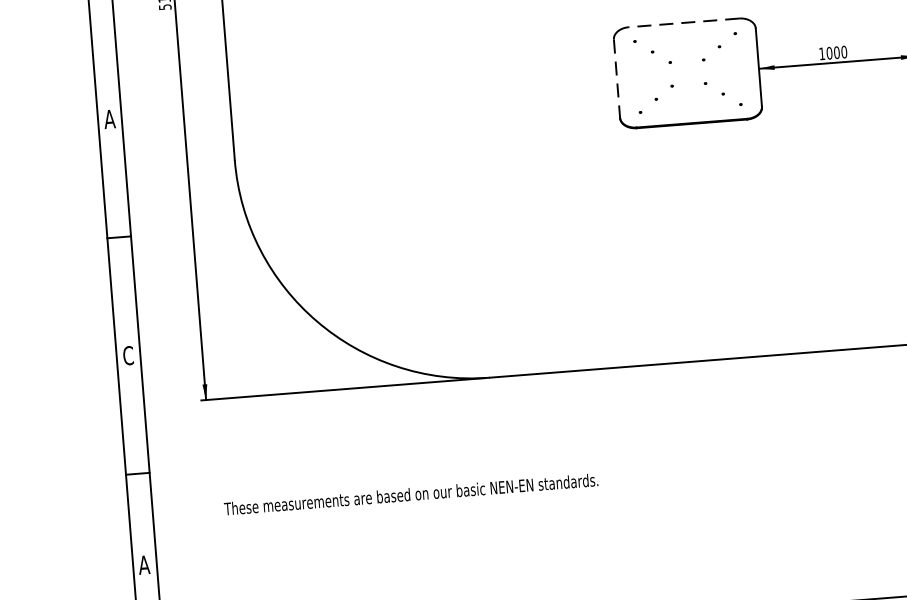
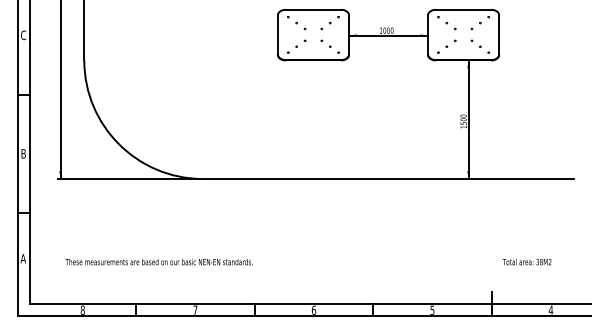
line: (684, 22) -> (313, 9), dashed -> solid
line: (616, 77) -> (277, 34), dashed -> solid
text: (109, 119) -> (23, 35), A -> C
text: (128, 355) -> (23, 153), C -> B
text: (409, 493) -> (158, 261), moved

